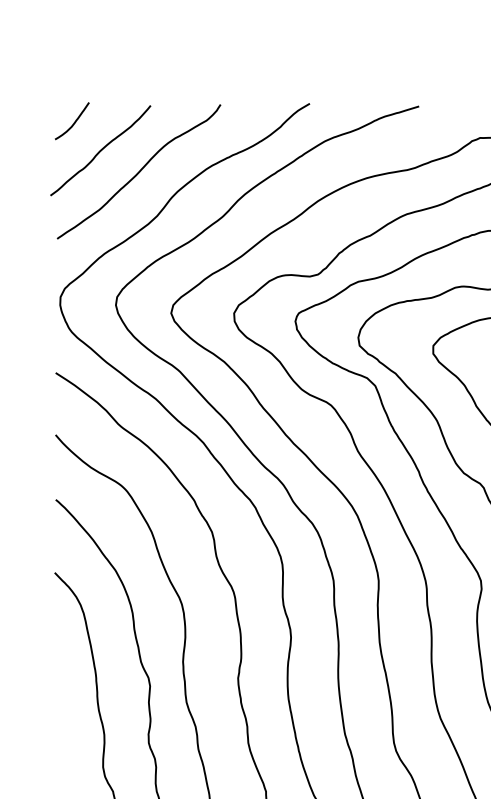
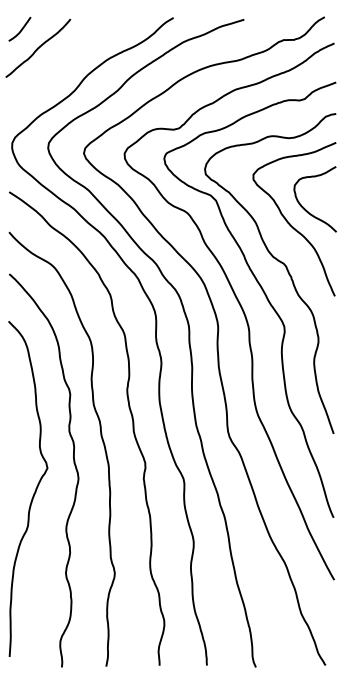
curve: (138, 171) -> (62, 61), removed

